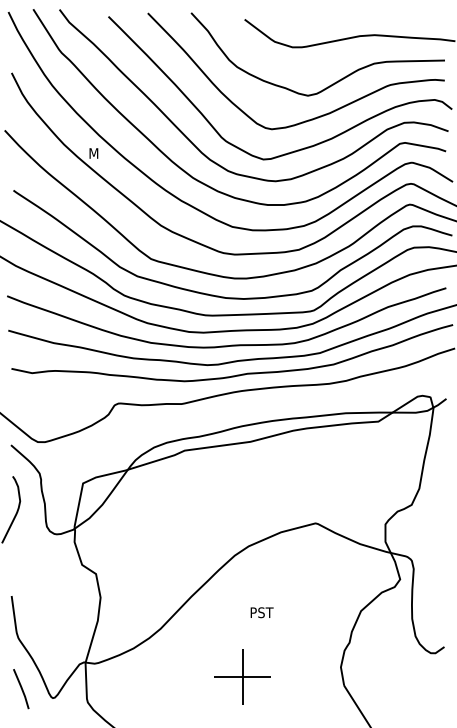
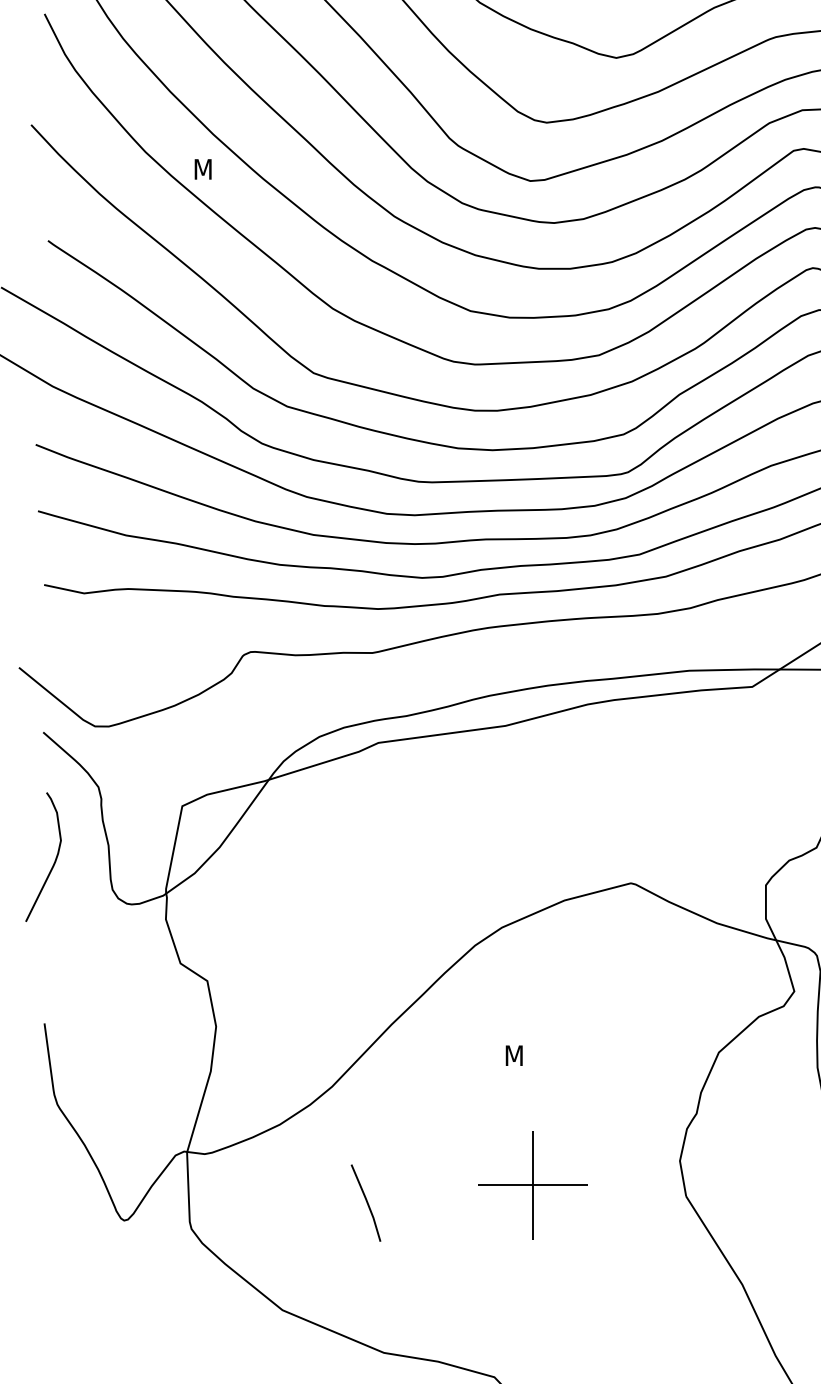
text: (262, 612) -> (528, 1055), PST -> M
part: (242, 676) -> (532, 1184), moved
line: (21, 689) -> (366, 1203), moved

